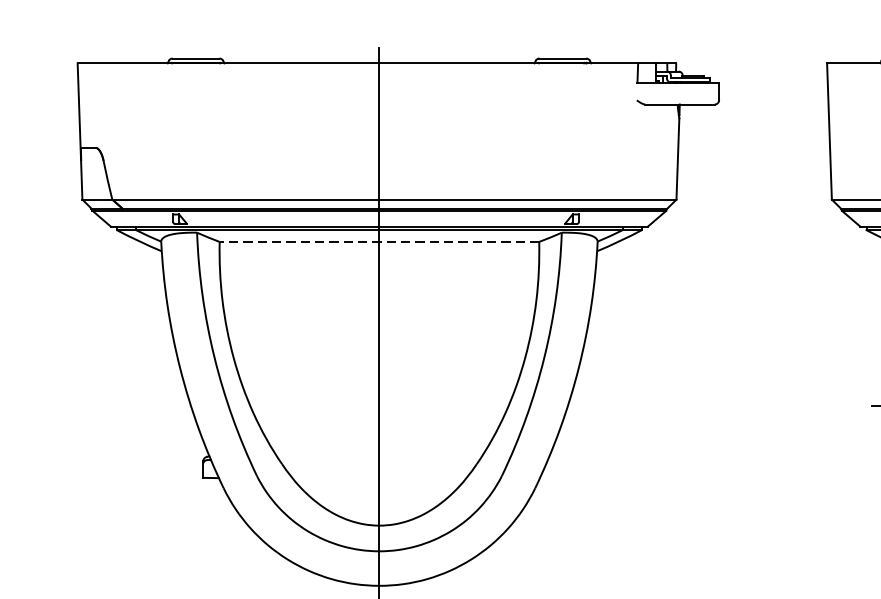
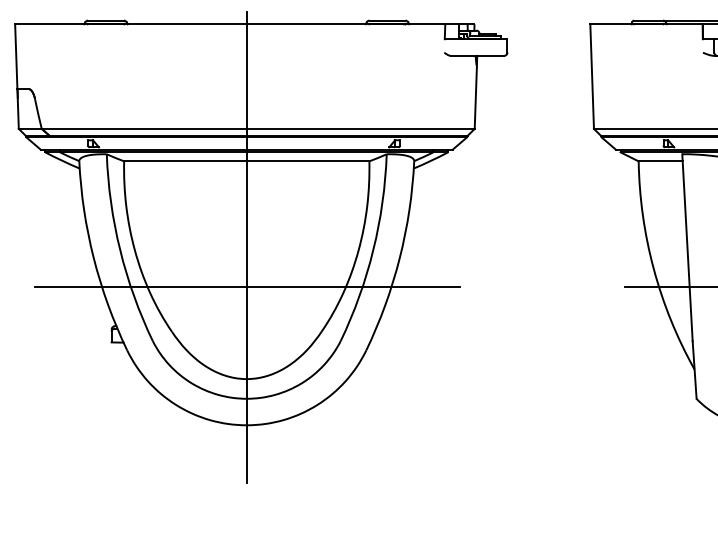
line: (379, 242) -> (246, 161), dashed -> solid
line: (380, 406) -> (247, 287), added

